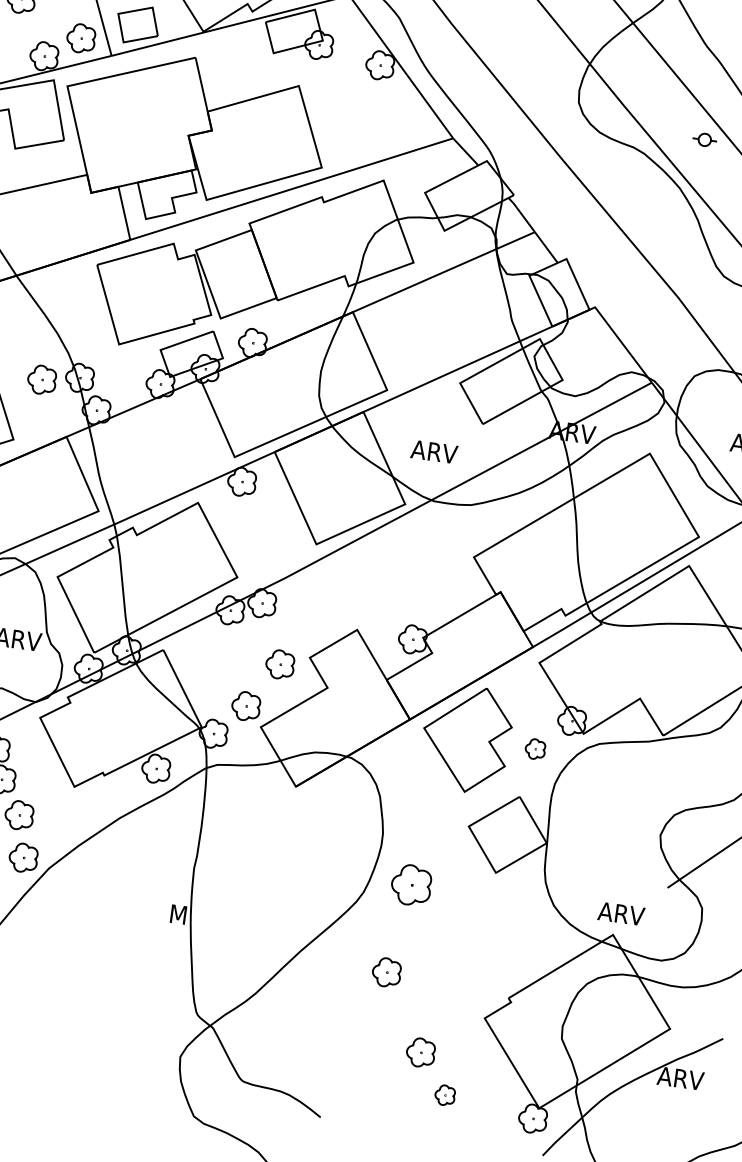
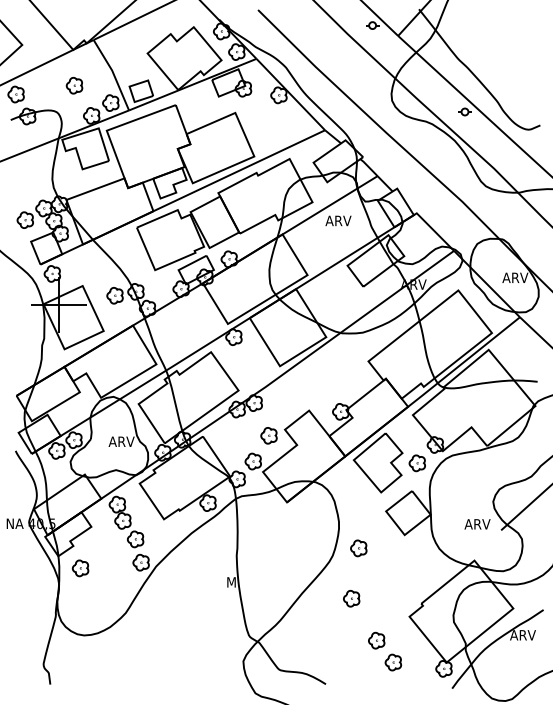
text: (434, 451) -> (338, 220), moved
part: (534, 749) -> (416, 463), size x1.43
part: (411, 885) -> (358, 548), size x0.71
text: (621, 914) -> (477, 524), moved
part: (445, 1095) -> (393, 662), size x1.43

